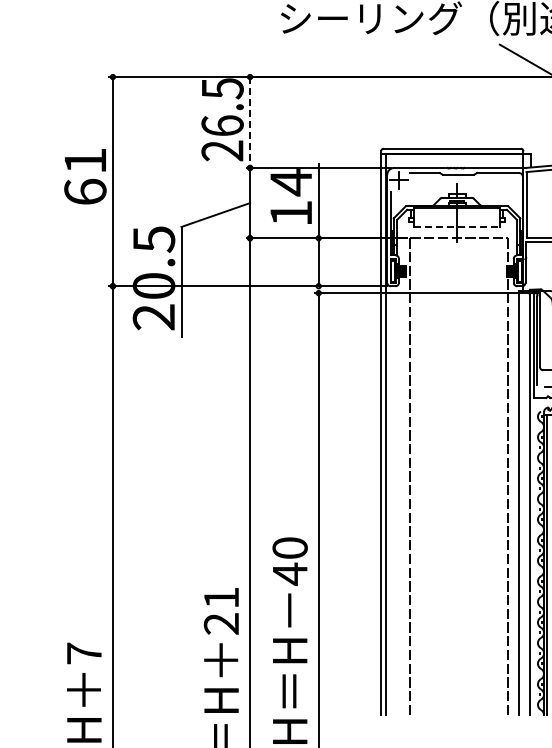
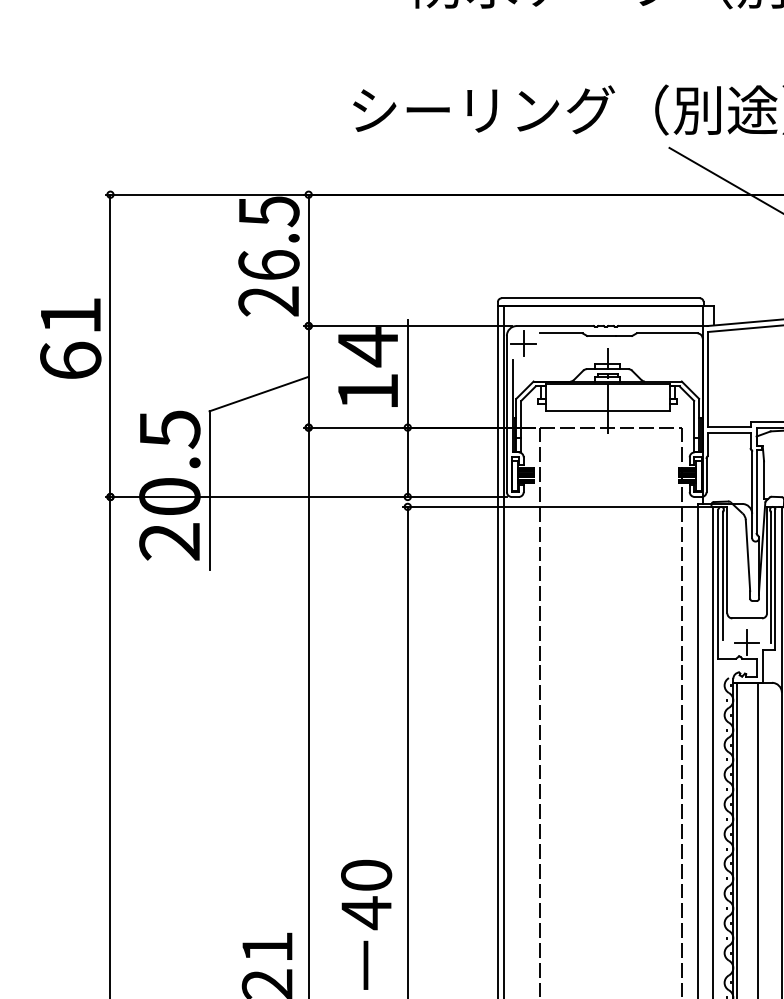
line: (250, 123) -> (309, 261), dashed -> solid
line: (457, 226) -> (608, 410), dashed -> solid

